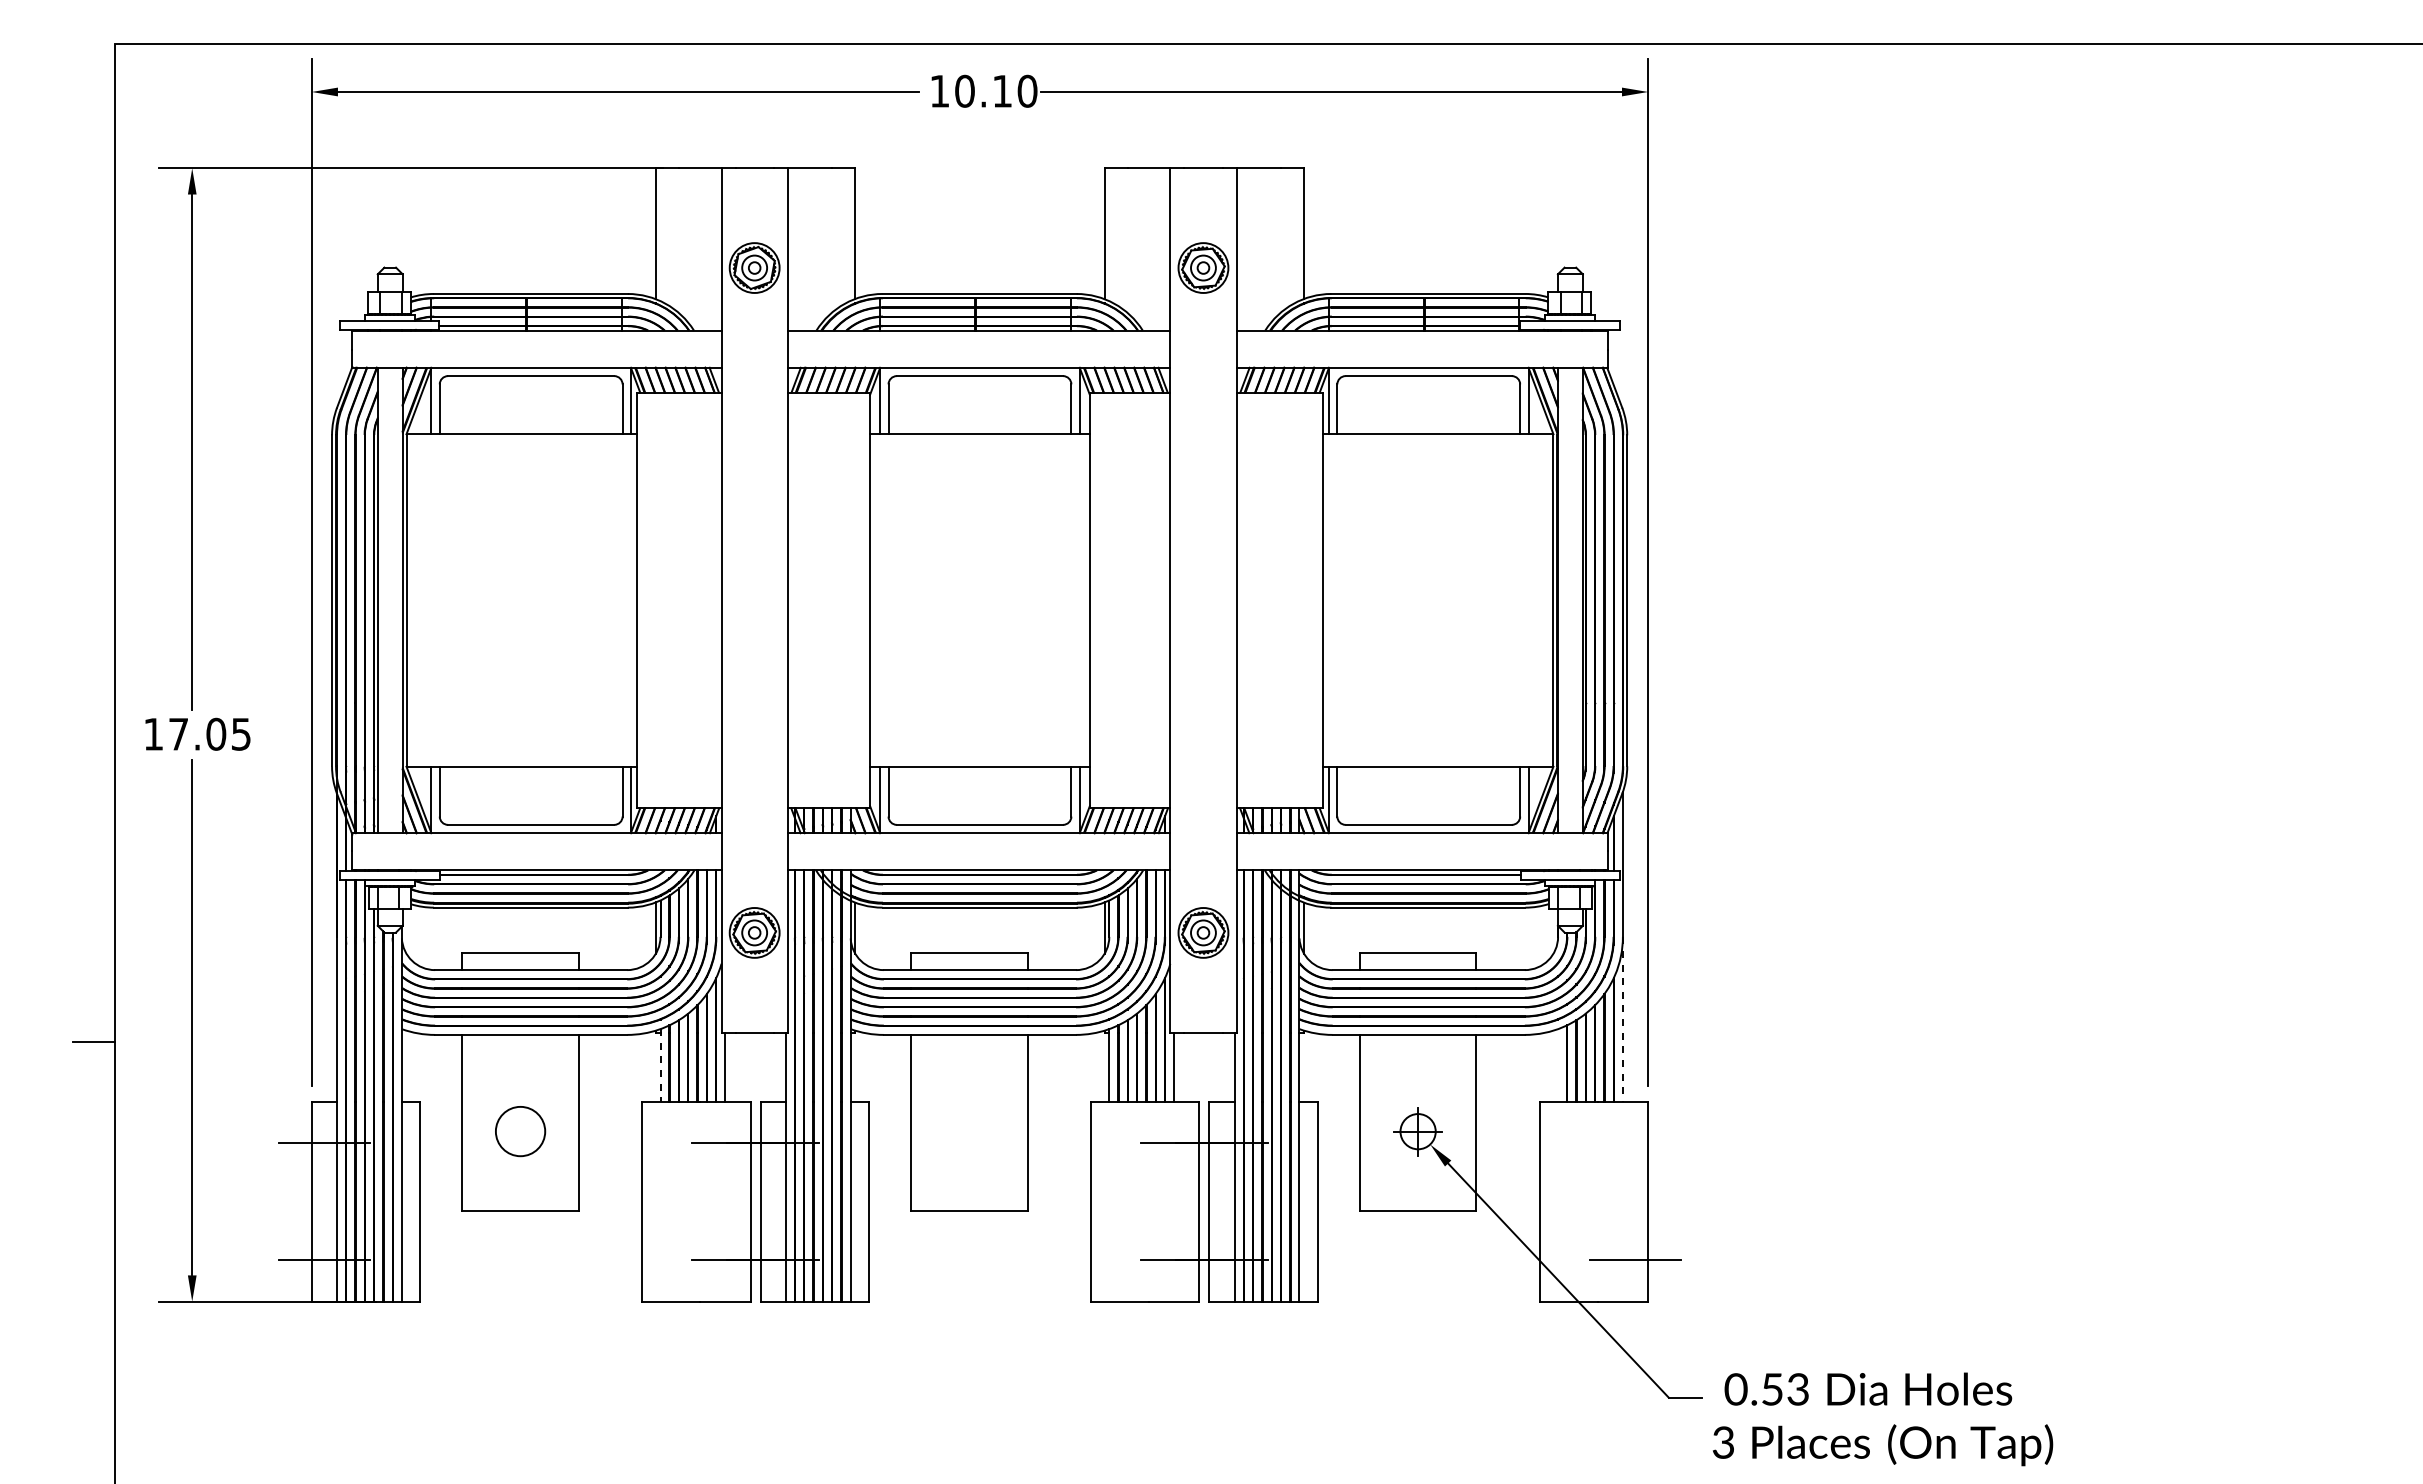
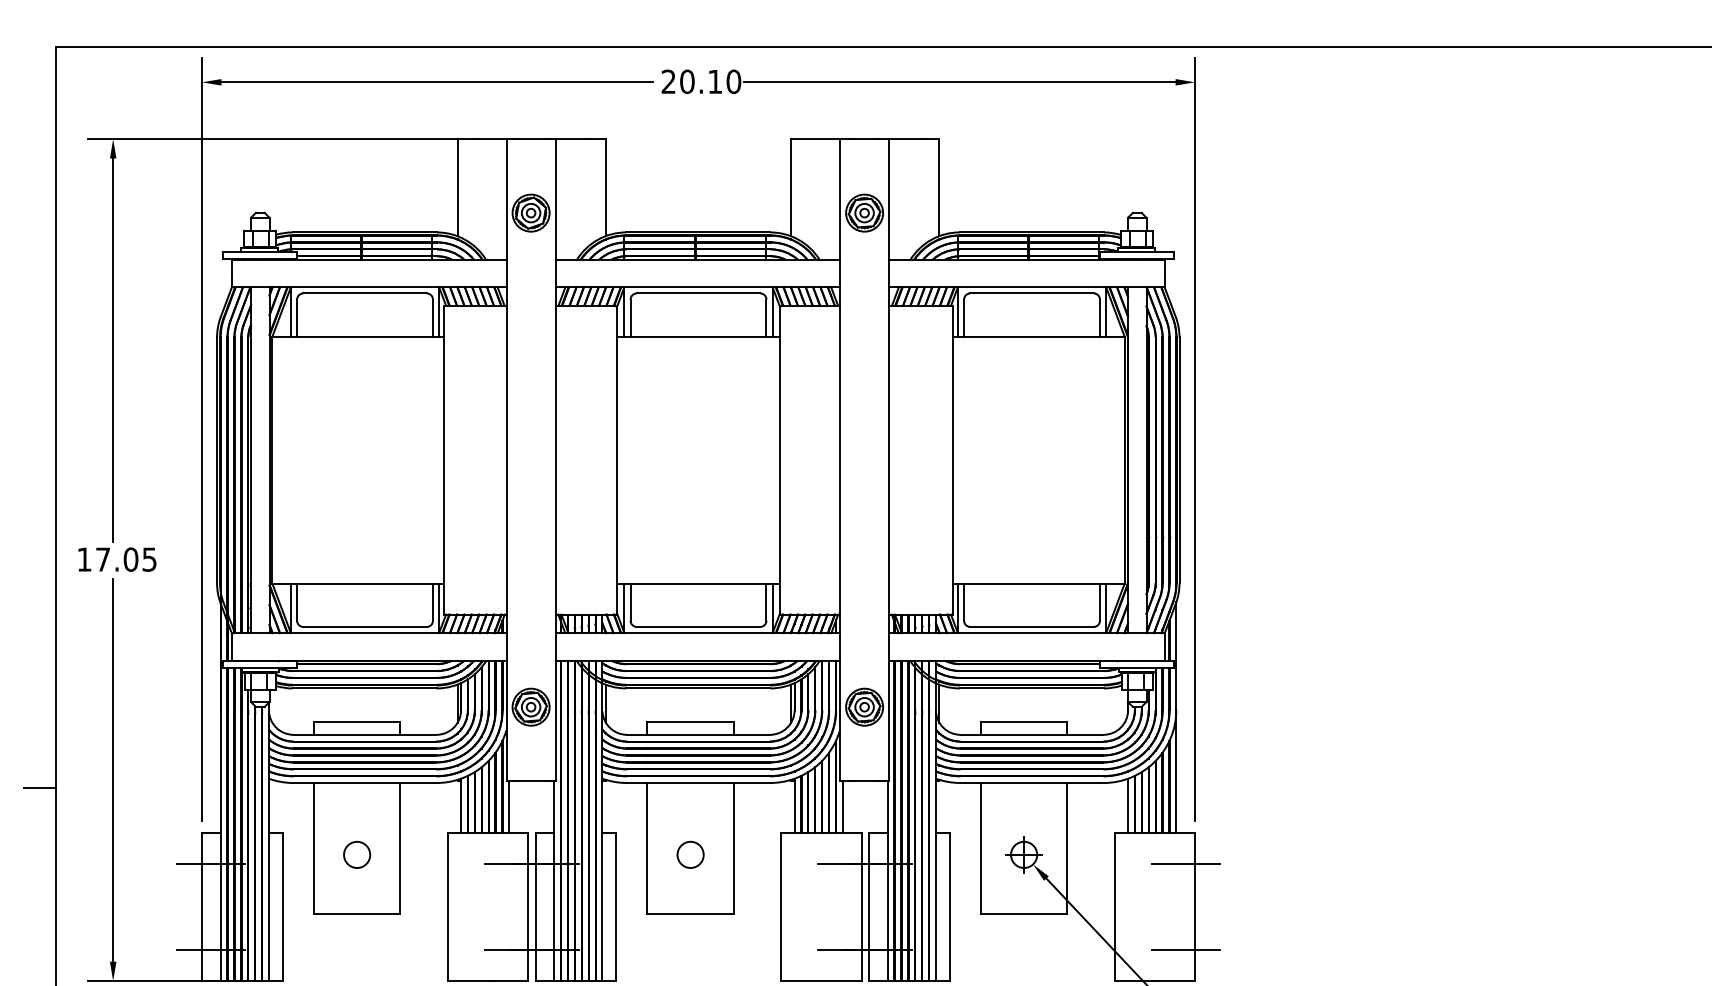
text: (939, 90) -> (668, 81), 10.10 -> 20.10
line: (1622, 1020) -> (1176, 772), dashed -> solid
line: (660, 1065) -> (461, 805), dashed -> solid
line: (1558, 1065) -> (1128, 805), added
circle: (520, 1131) -> (357, 854), size x0.71
circle: (968, 1131) -> (690, 854), added
line: (1635, 1143) -> (1185, 863), added

